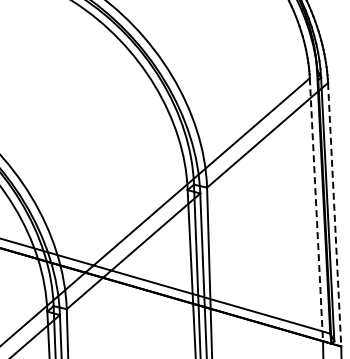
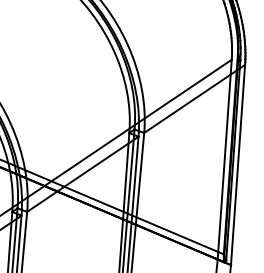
line: (316, 209) -> (224, 159), dashed -> solid
line: (334, 214) -> (237, 164), dashed -> solid

